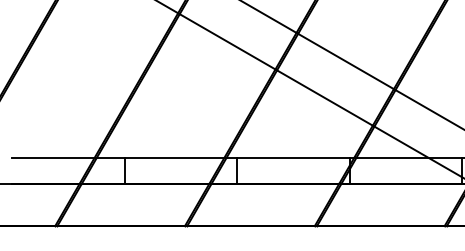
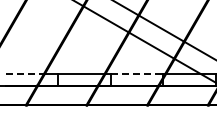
line: (54, 157) -> (25, 73), solid -> dashed
line: (294, 157) -> (137, 73), solid -> dashed

